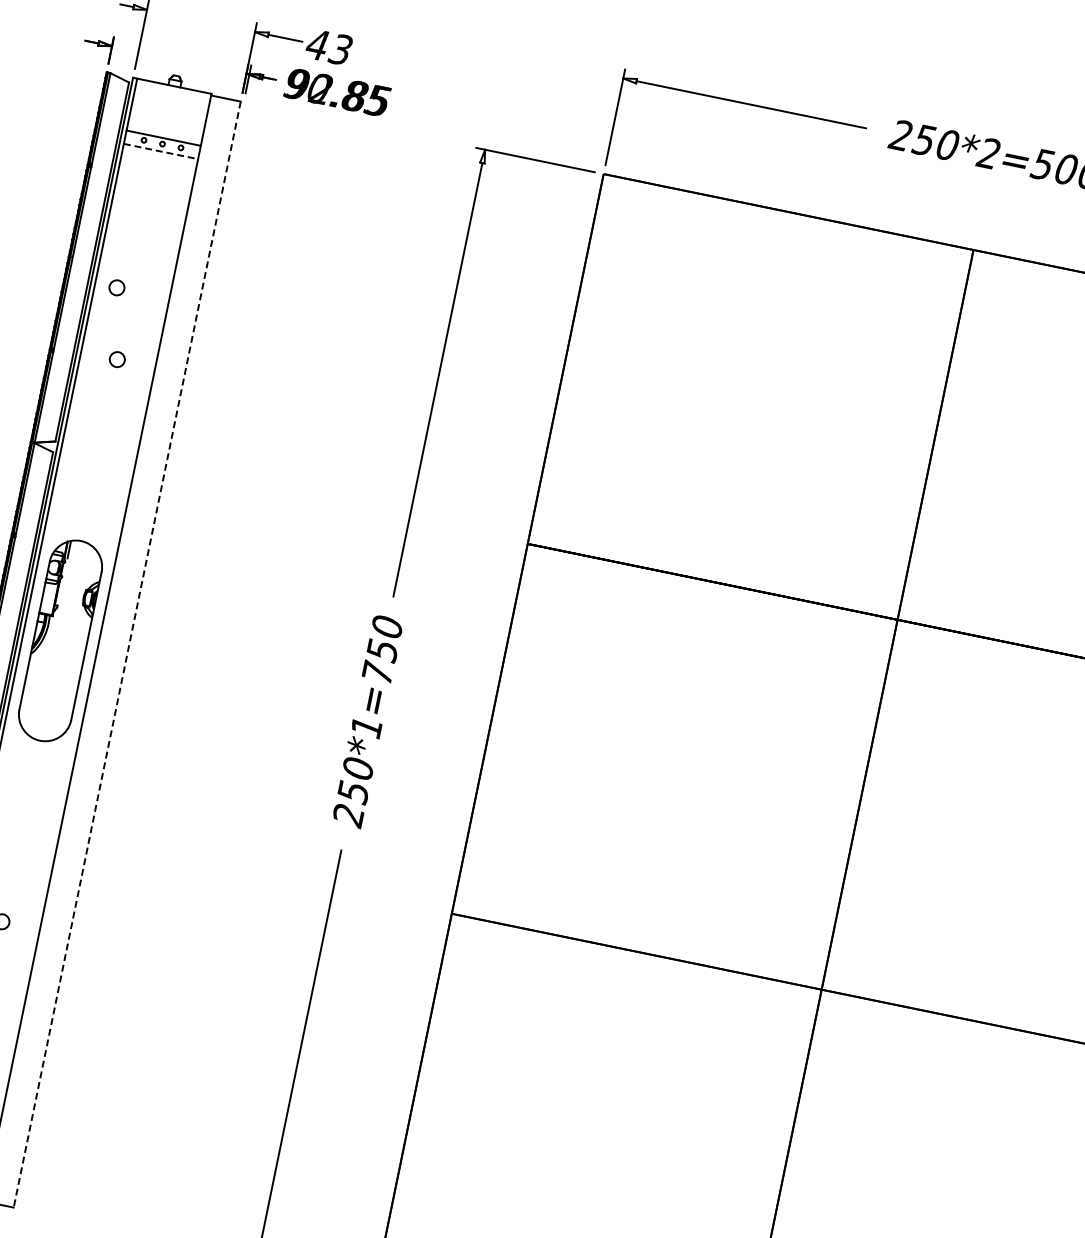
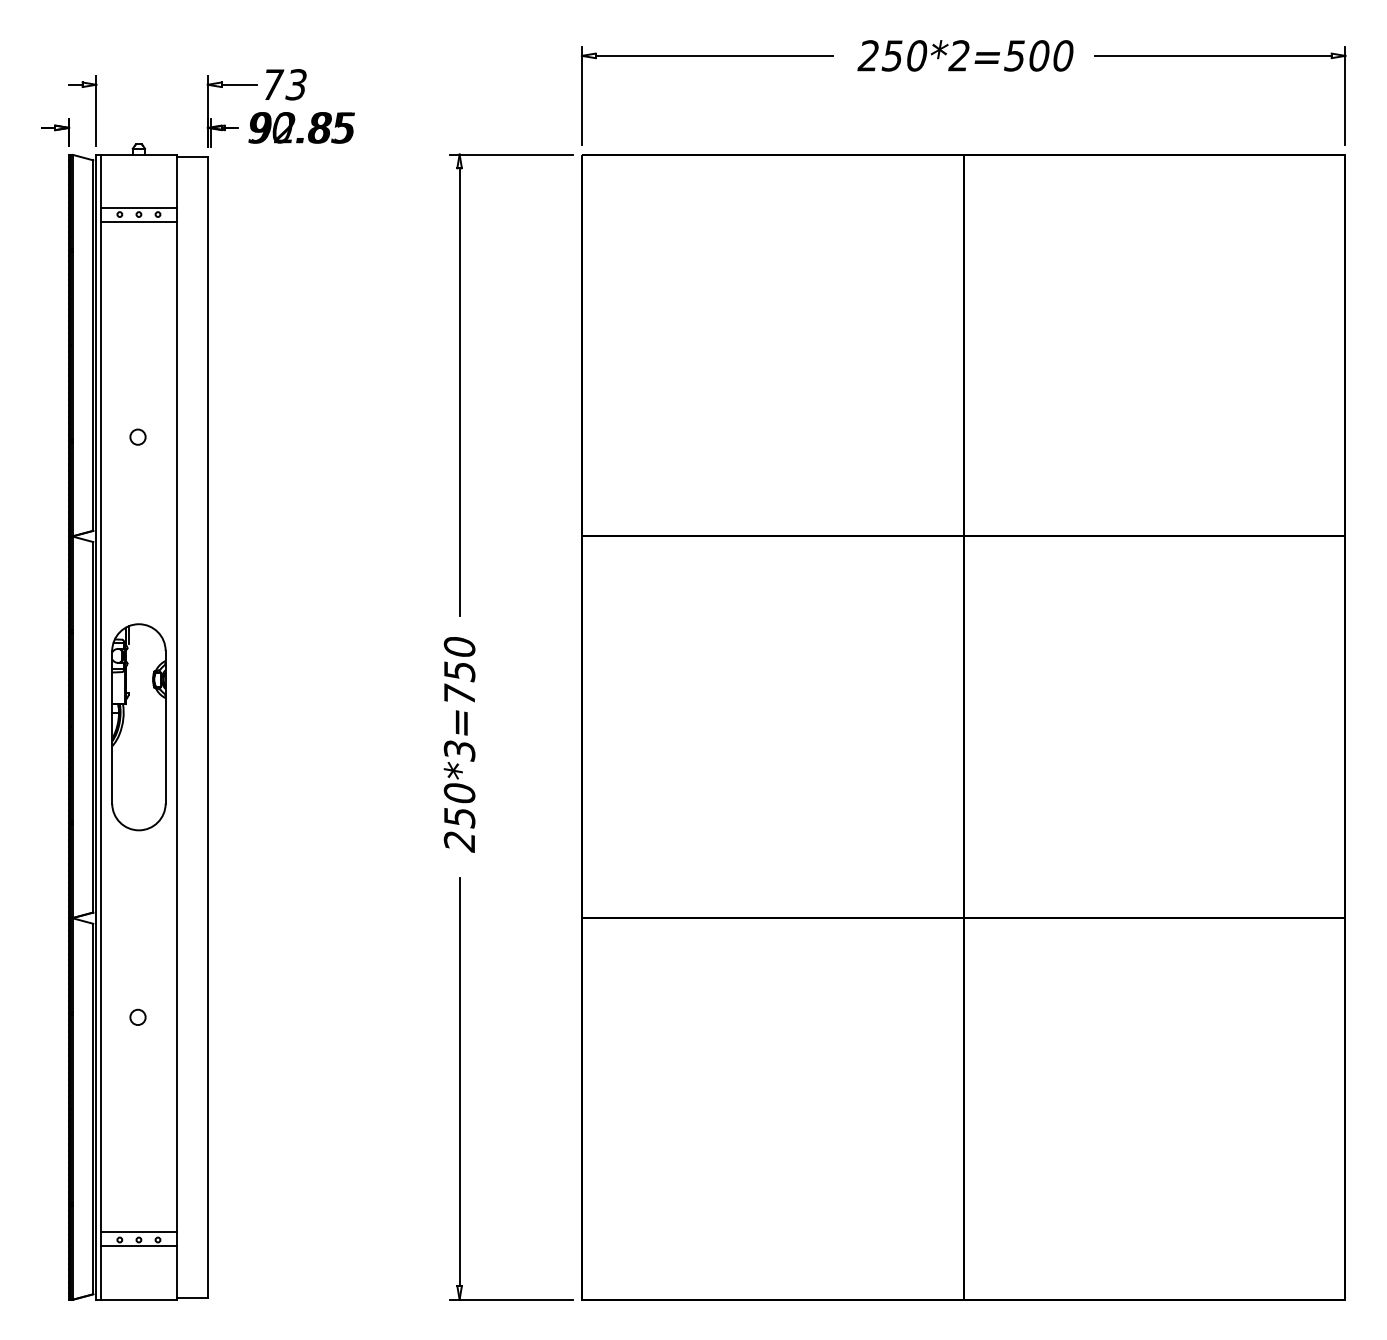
text: (317, 44) -> (272, 84), 43 -> 73
line: (161, 151) -> (139, 222), dashed -> solid
circle: (116, 287) -> (122, 365), removed
line: (126, 654) -> (207, 727), dashed -> solid
text: (366, 727) -> (459, 750), 250*1=750 -> 250*3=750

